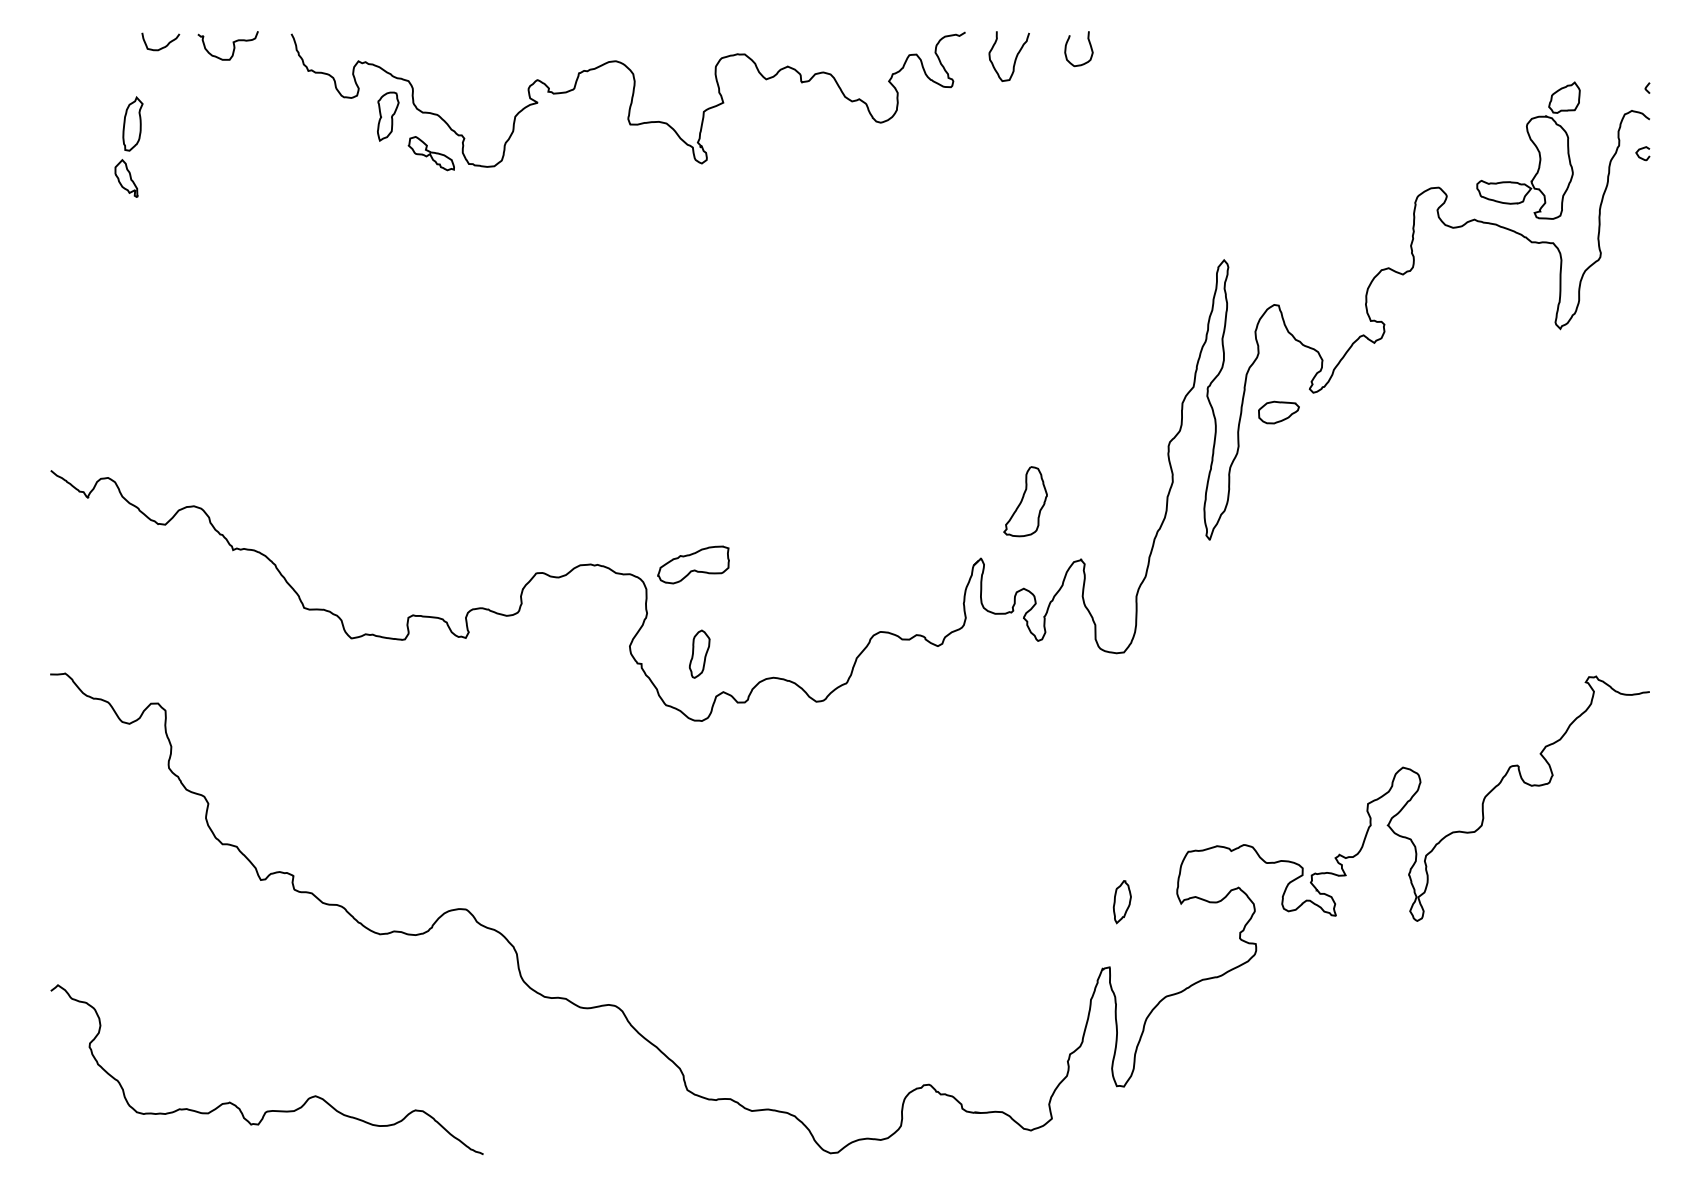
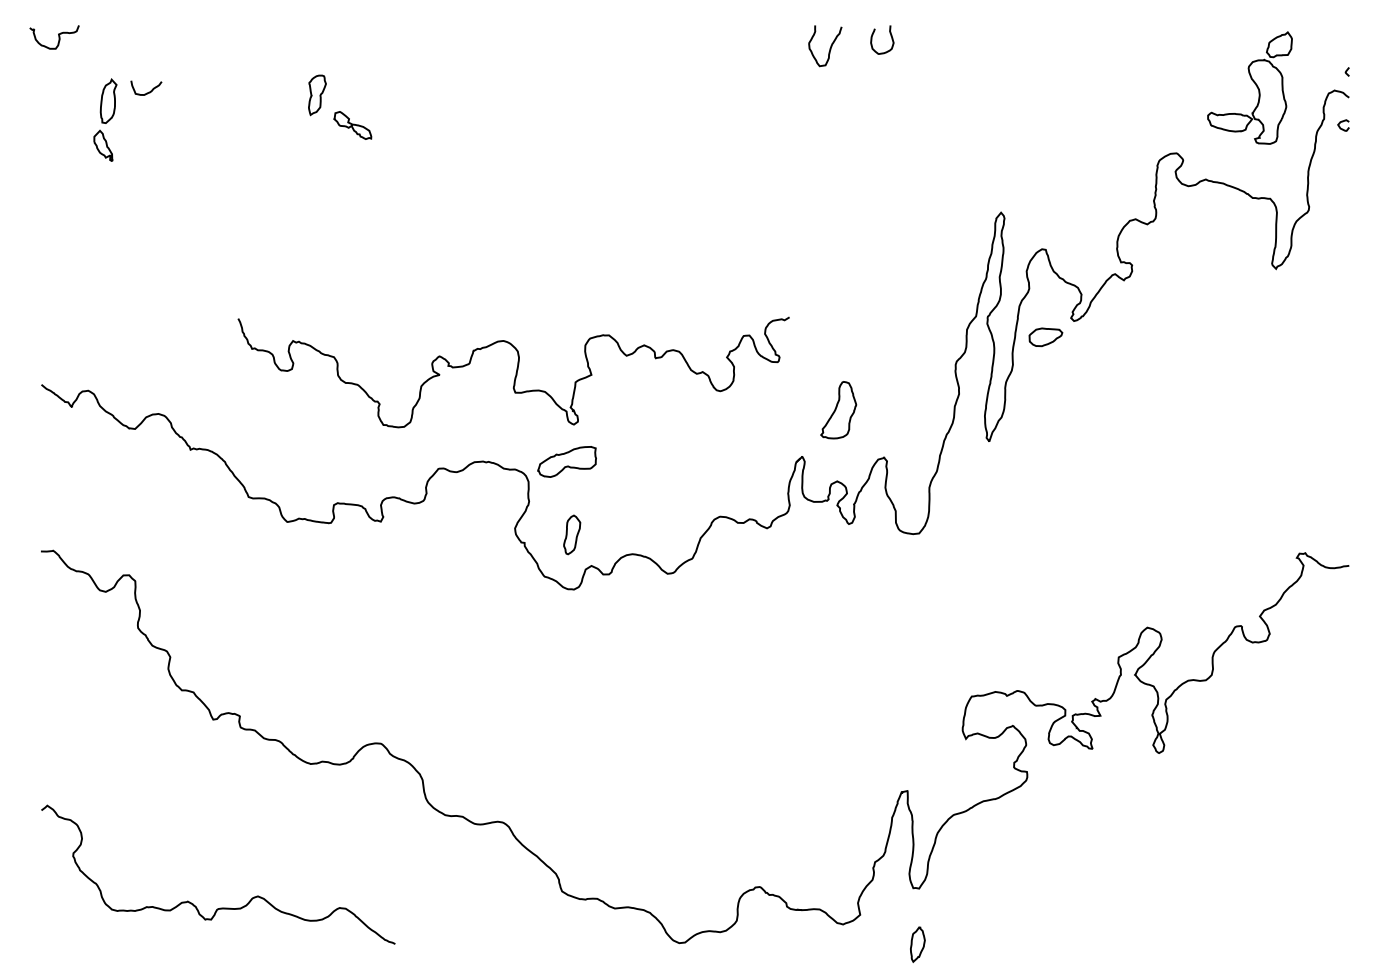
curve: (165, 44) -> (150, 90), moved
curve: (233, 46) -> (58, 37), moved
curve: (630, 99) -> (515, 372), moved
part: (1535, 147) -> (1255, 85), moved
part: (1121, 901) -> (917, 944), moved

